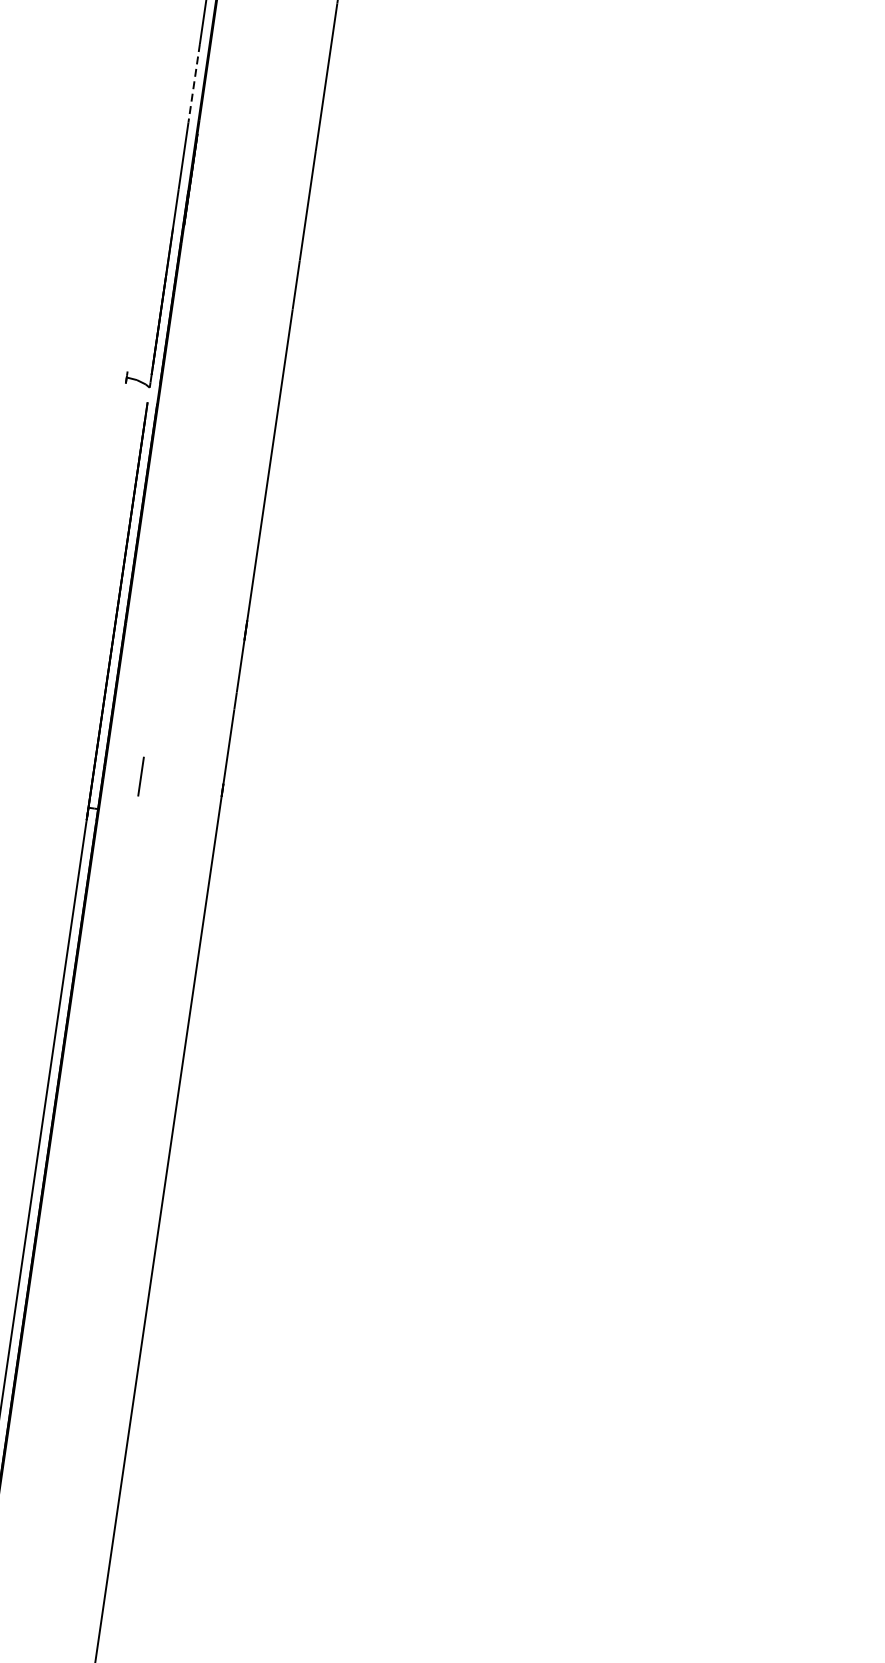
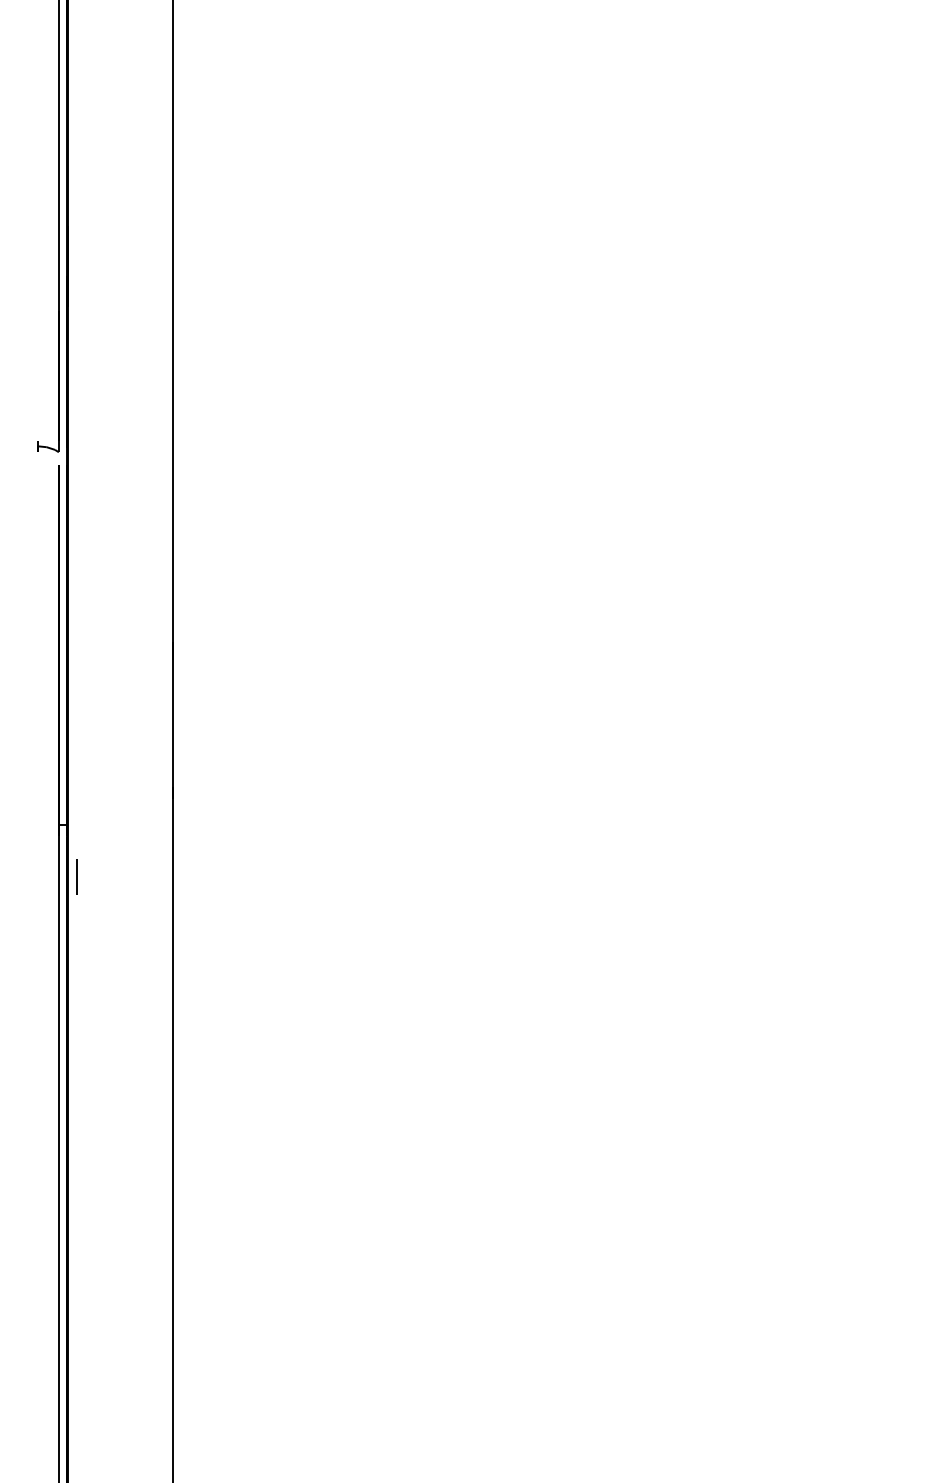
line: (193, 83) -> (58, 182), dashed -> solid
line: (141, 775) -> (76, 876), moved

